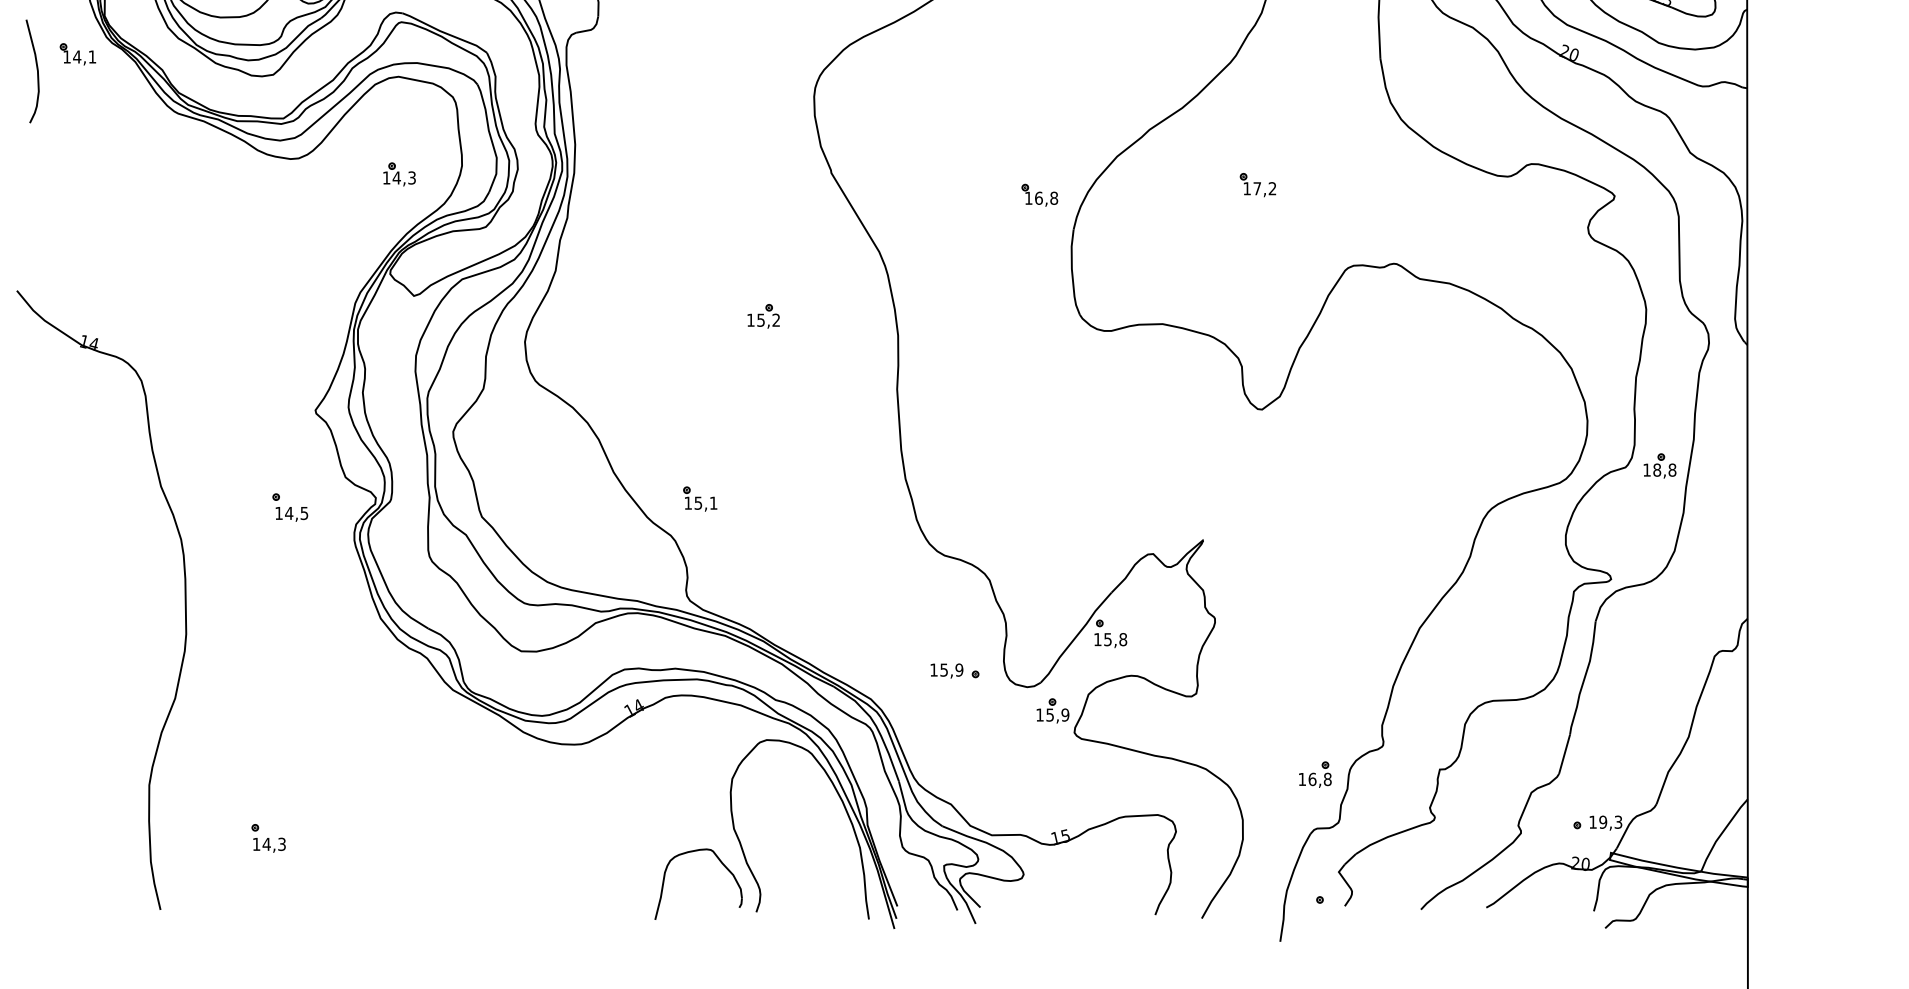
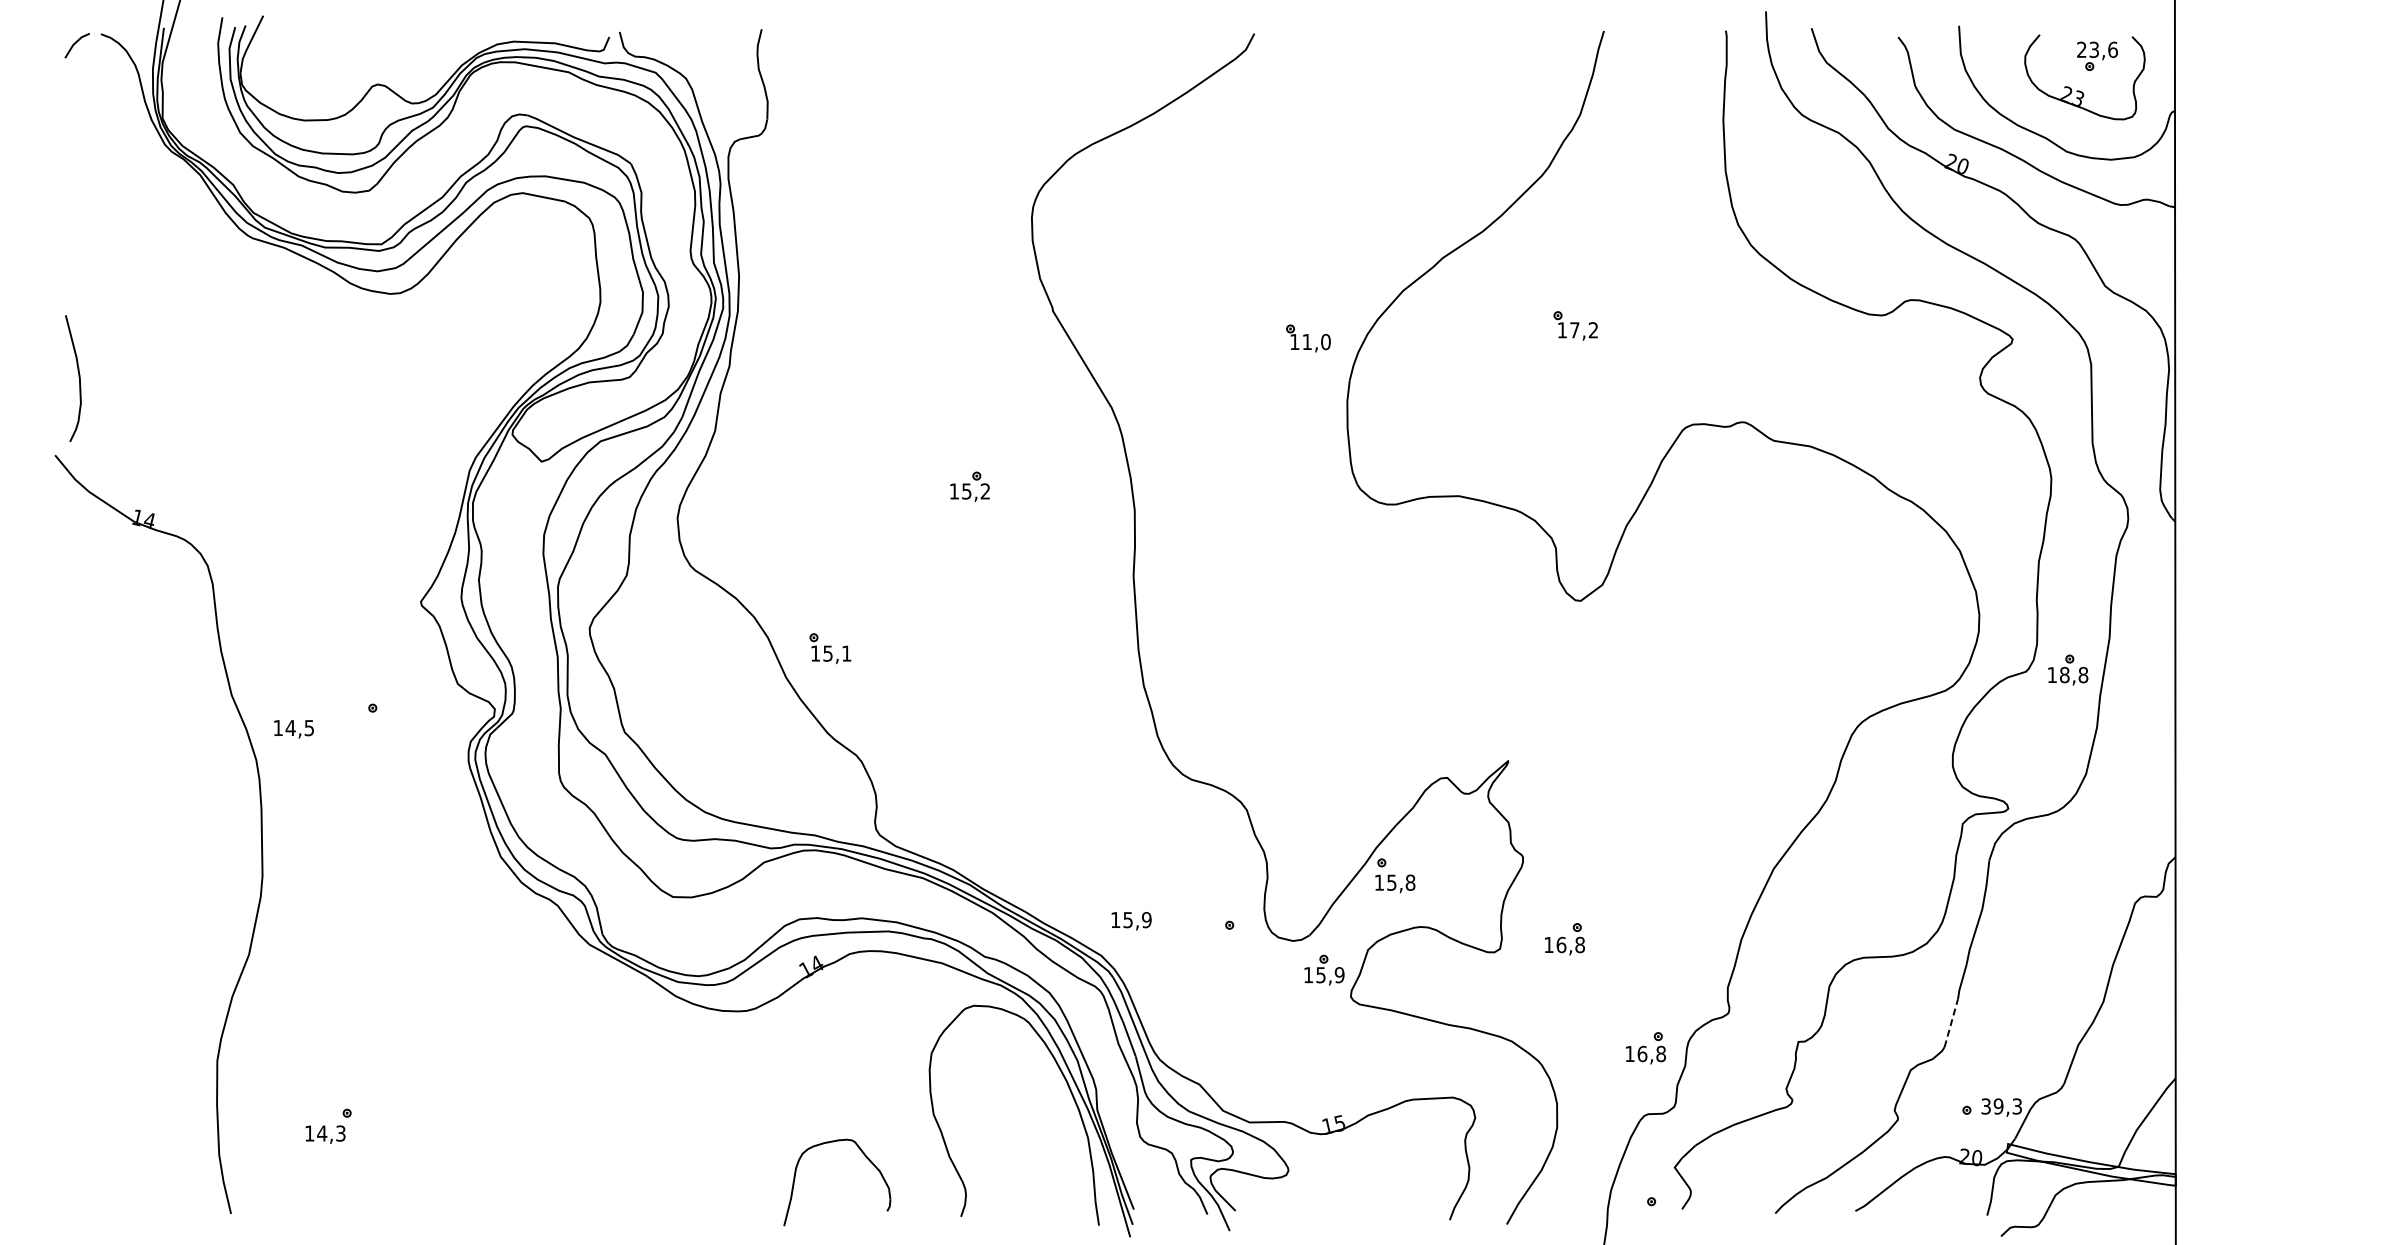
part: (77, 54) -> (129, 165), removed
curve: (36, 70) -> (78, 377), moved
part: (399, 174) -> (523, 312), removed
text: (1046, 197) -> (1316, 341), 16,8 -> 11,0
part: (700, 499) -> (830, 648), moved
text: (291, 514) -> (293, 729), moved
text: (946, 671) -> (1131, 921), moved
part: (1248, 685) -> (1564, 939), added
line: (1564, 754) -> (1951, 1023), solid -> dashed
text: (1592, 822) -> (1985, 1106), 19,3 -> 39,3
text: (269, 845) -> (325, 1134), moved
part: (721, 863) -> (865, 1157), moved

